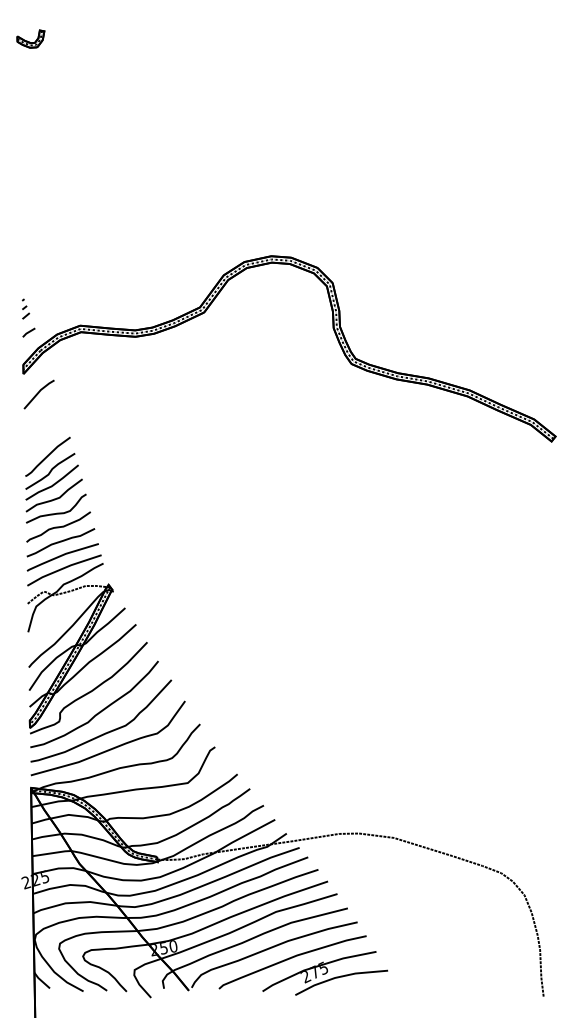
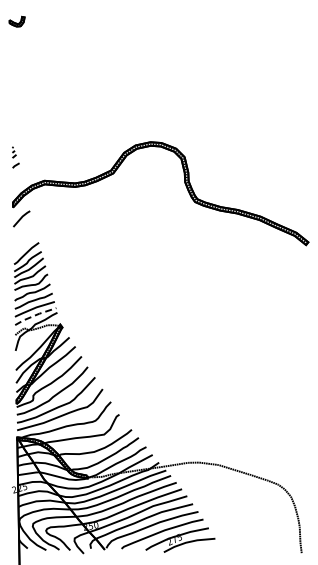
part: (27, 317) -> (15, 157), moved
line: (63, 568) -> (35, 315), solid -> dashed

